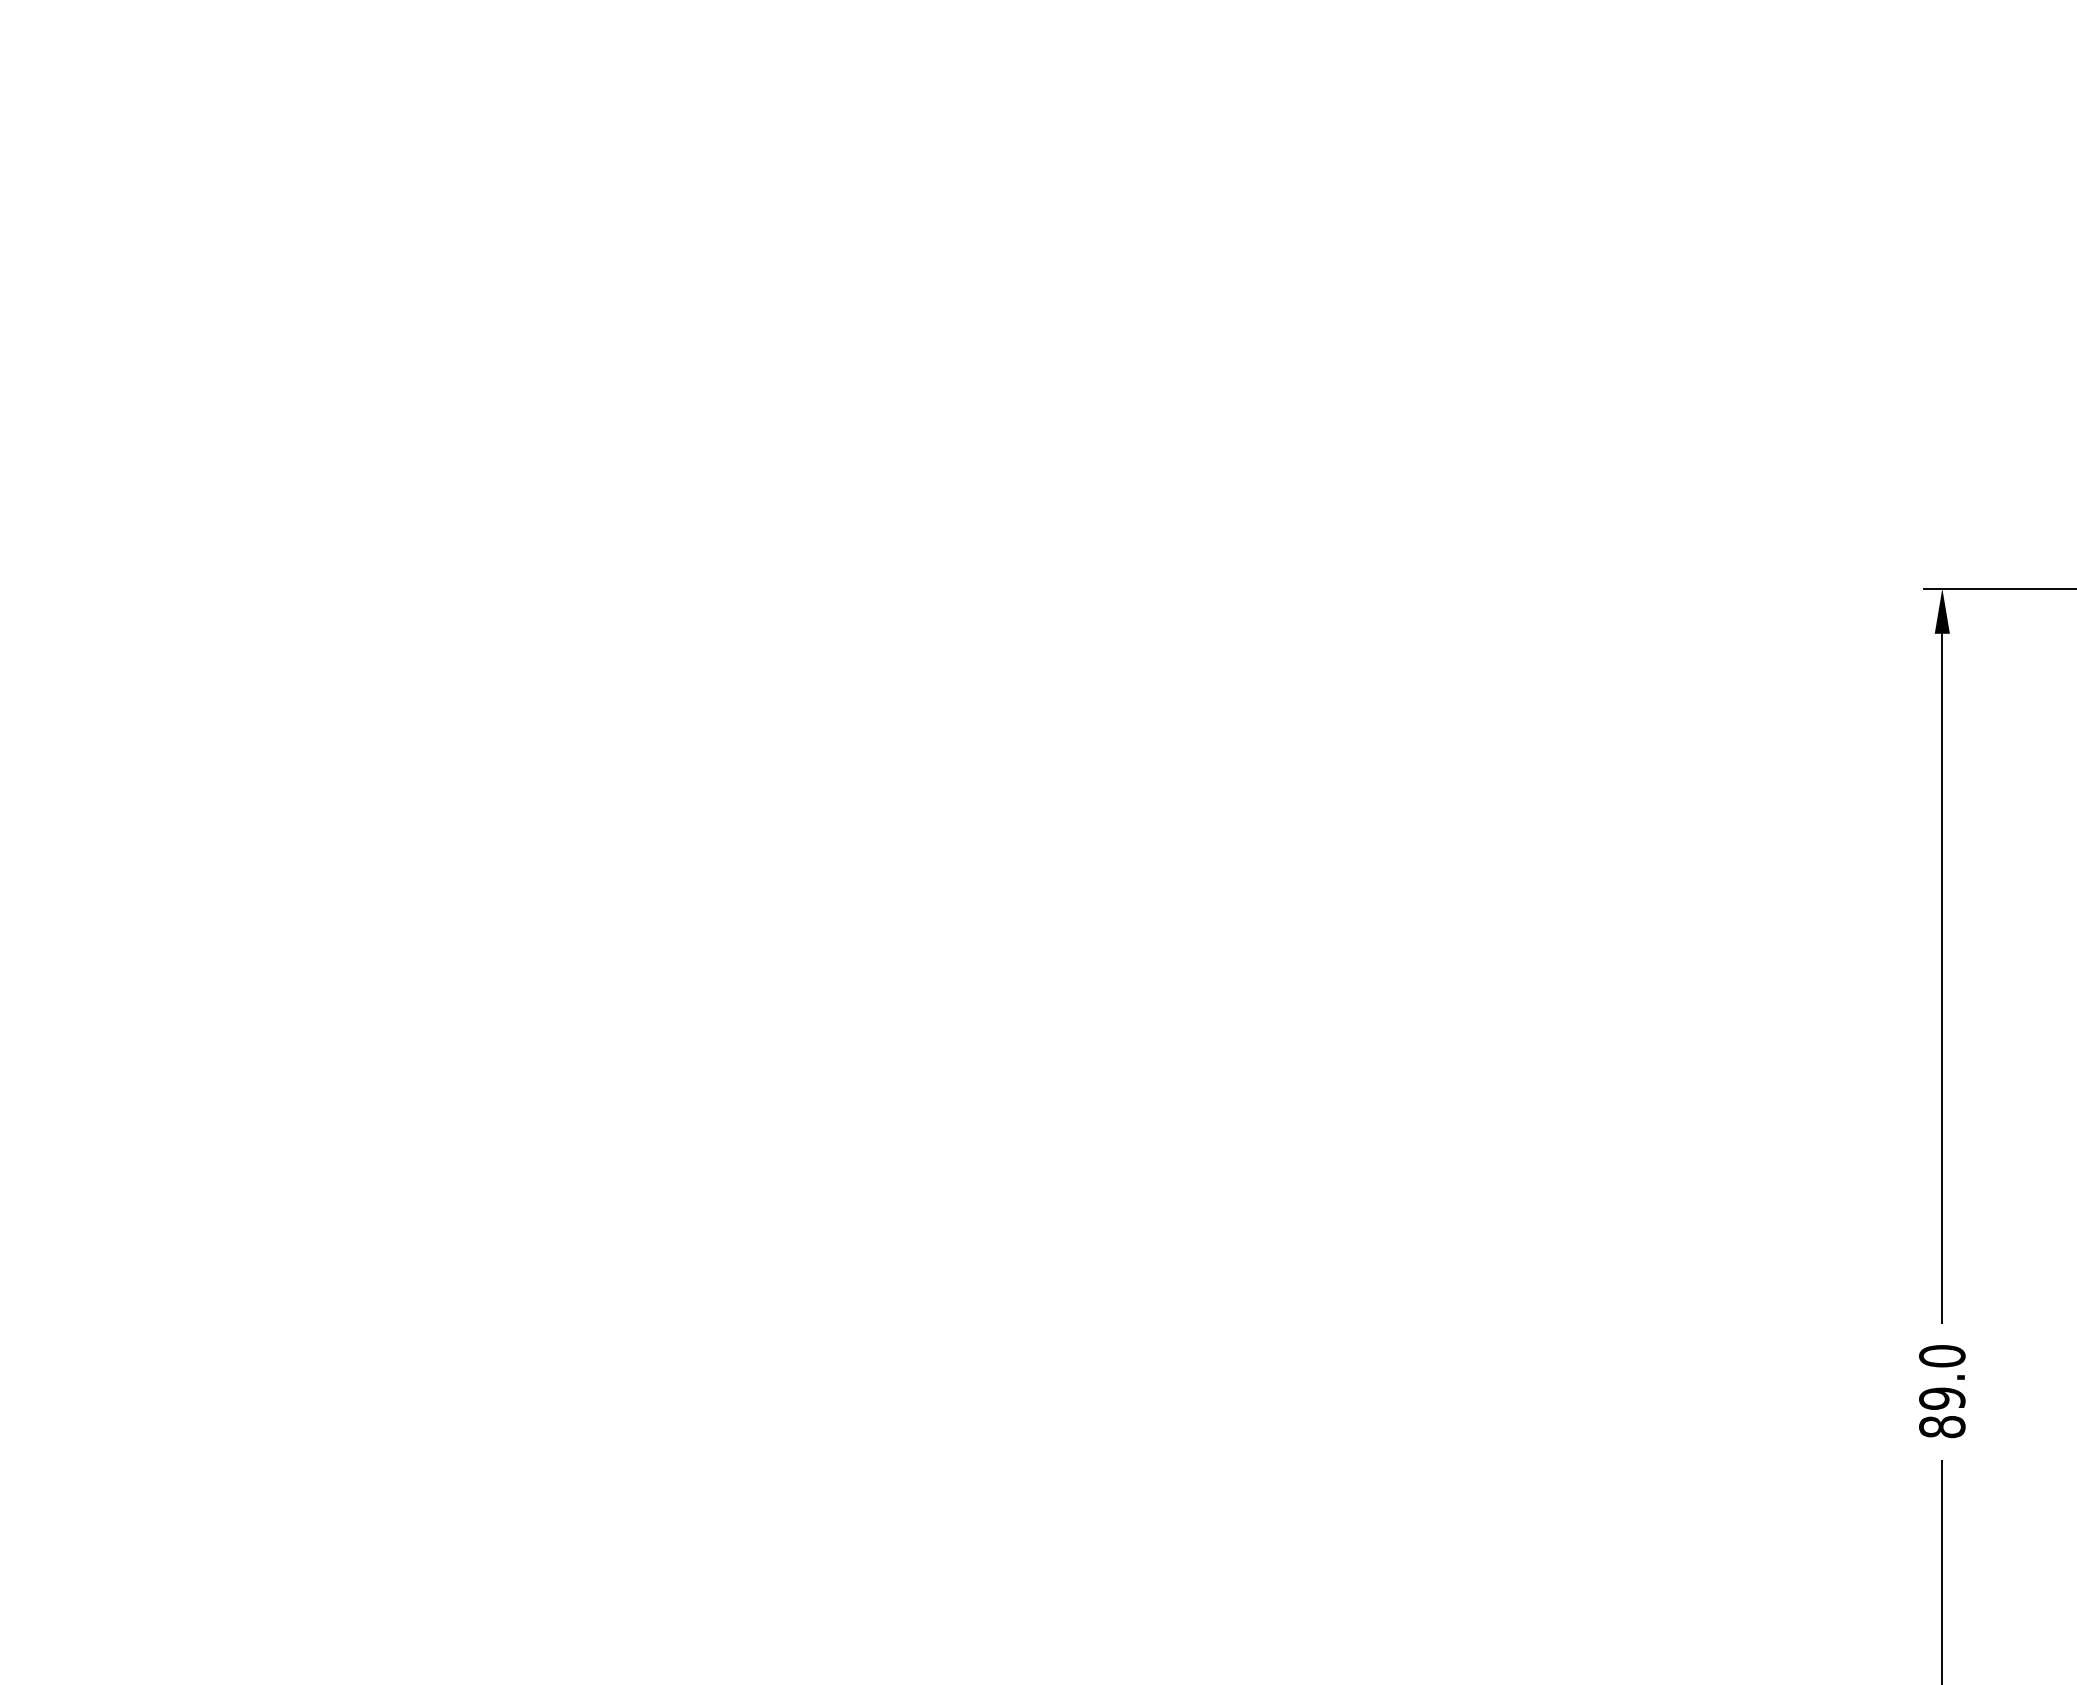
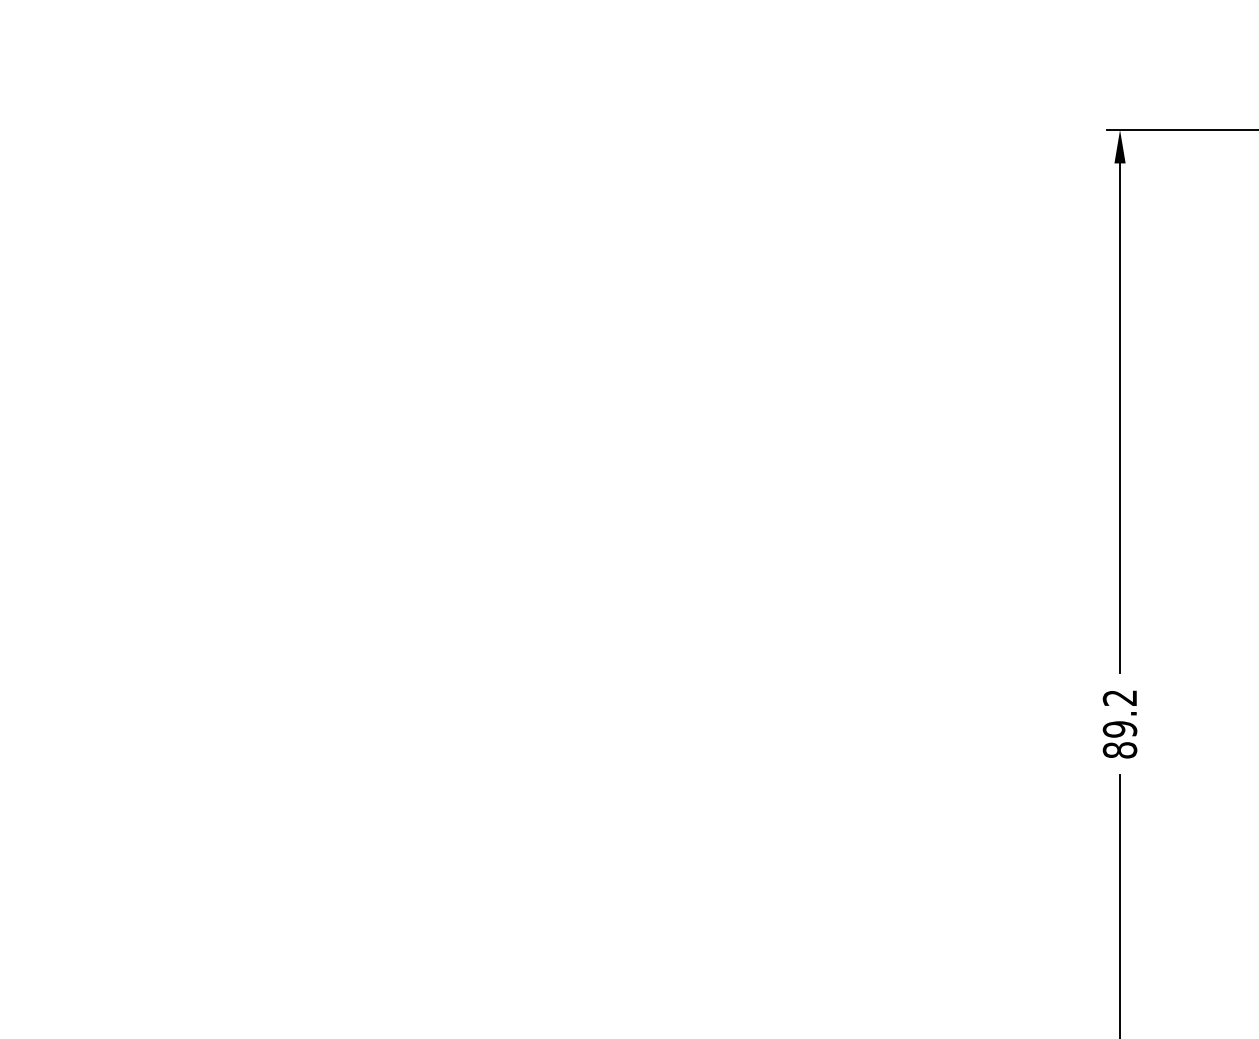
text: (1942, 1356) -> (1120, 698), 89.0 -> 89.2

